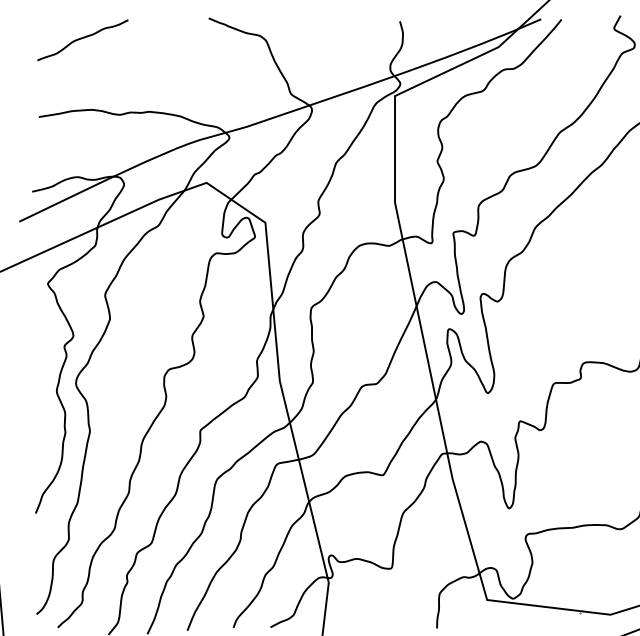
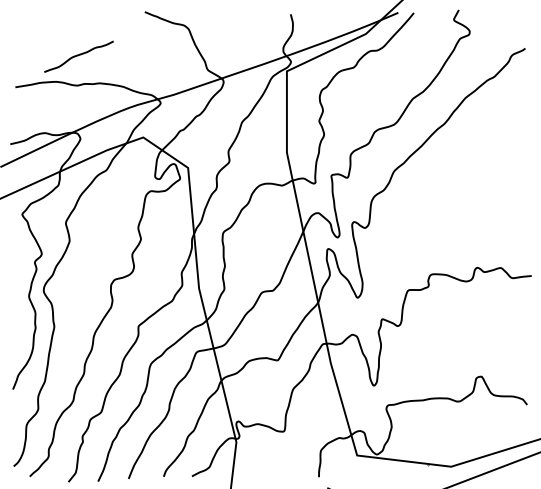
curve: (82, 39) -> (78, 56), moved

